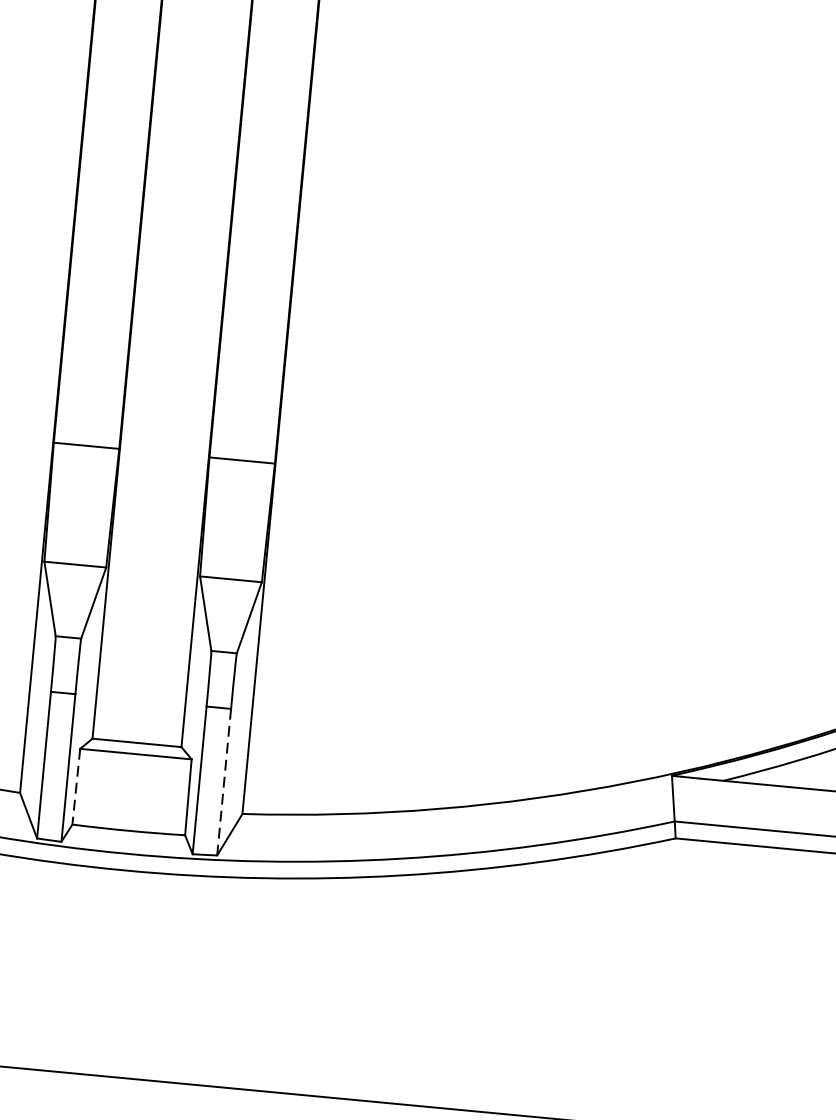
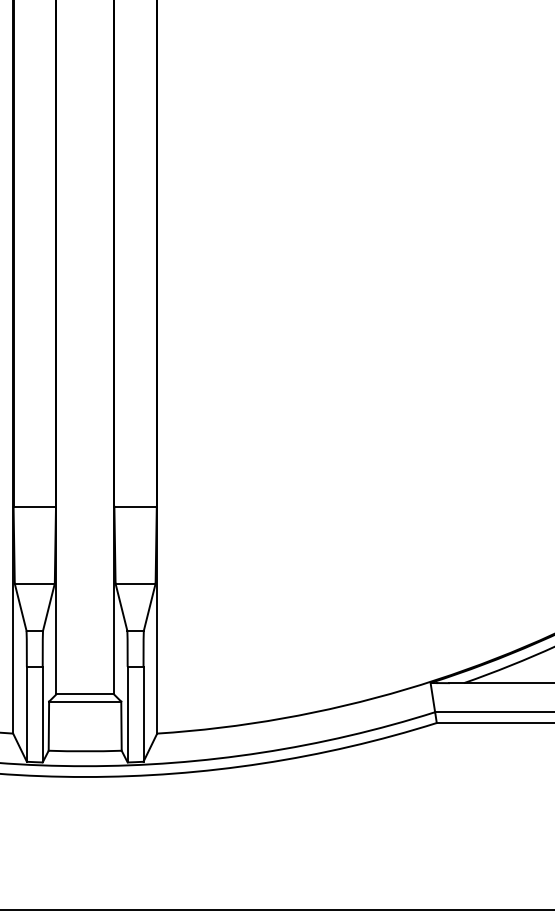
line: (224, 782) -> (143, 714), dashed -> solid
line: (75, 787) -> (48, 726), dashed -> solid

